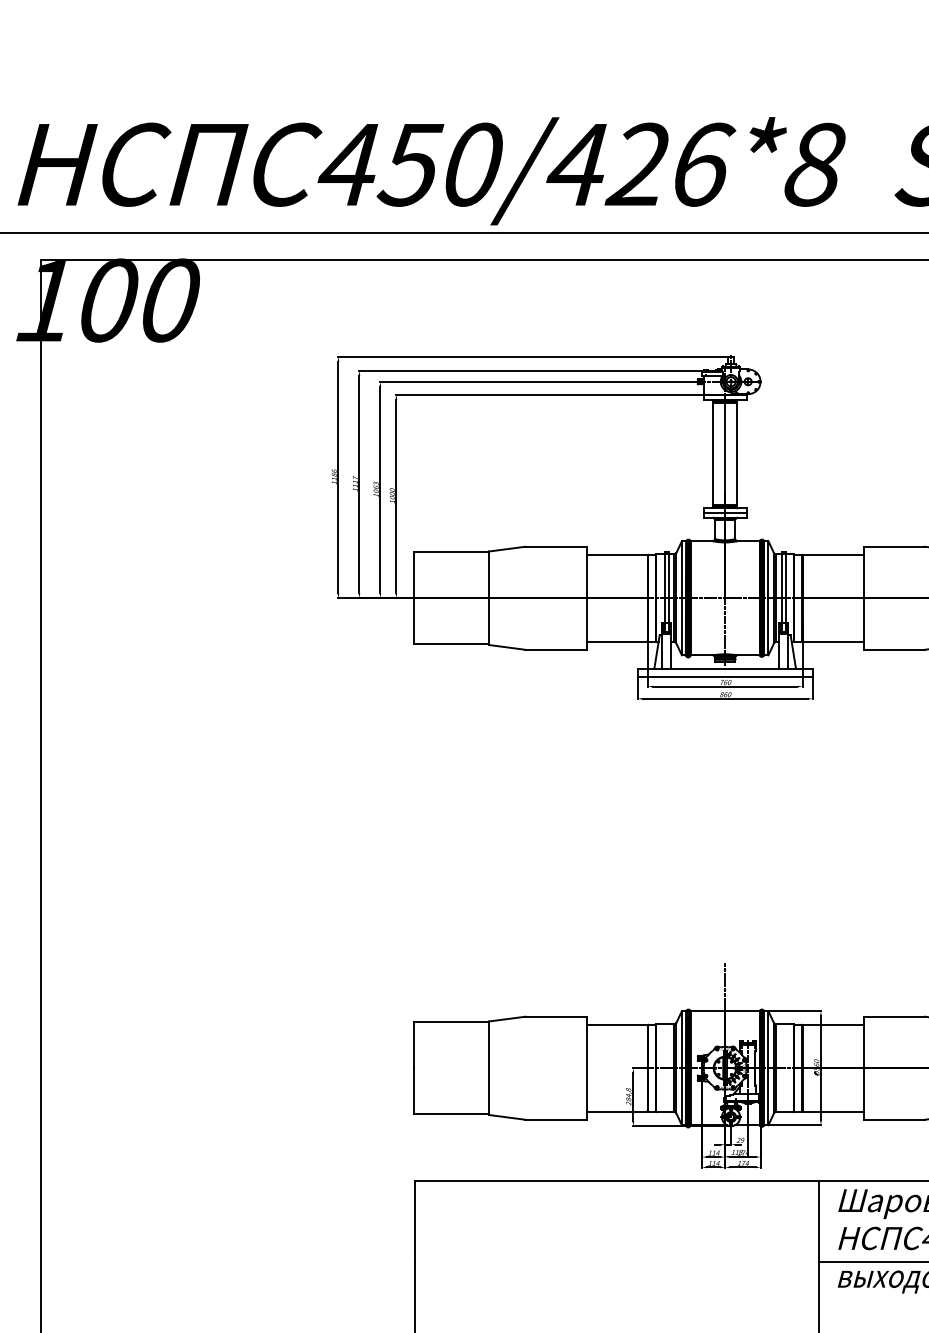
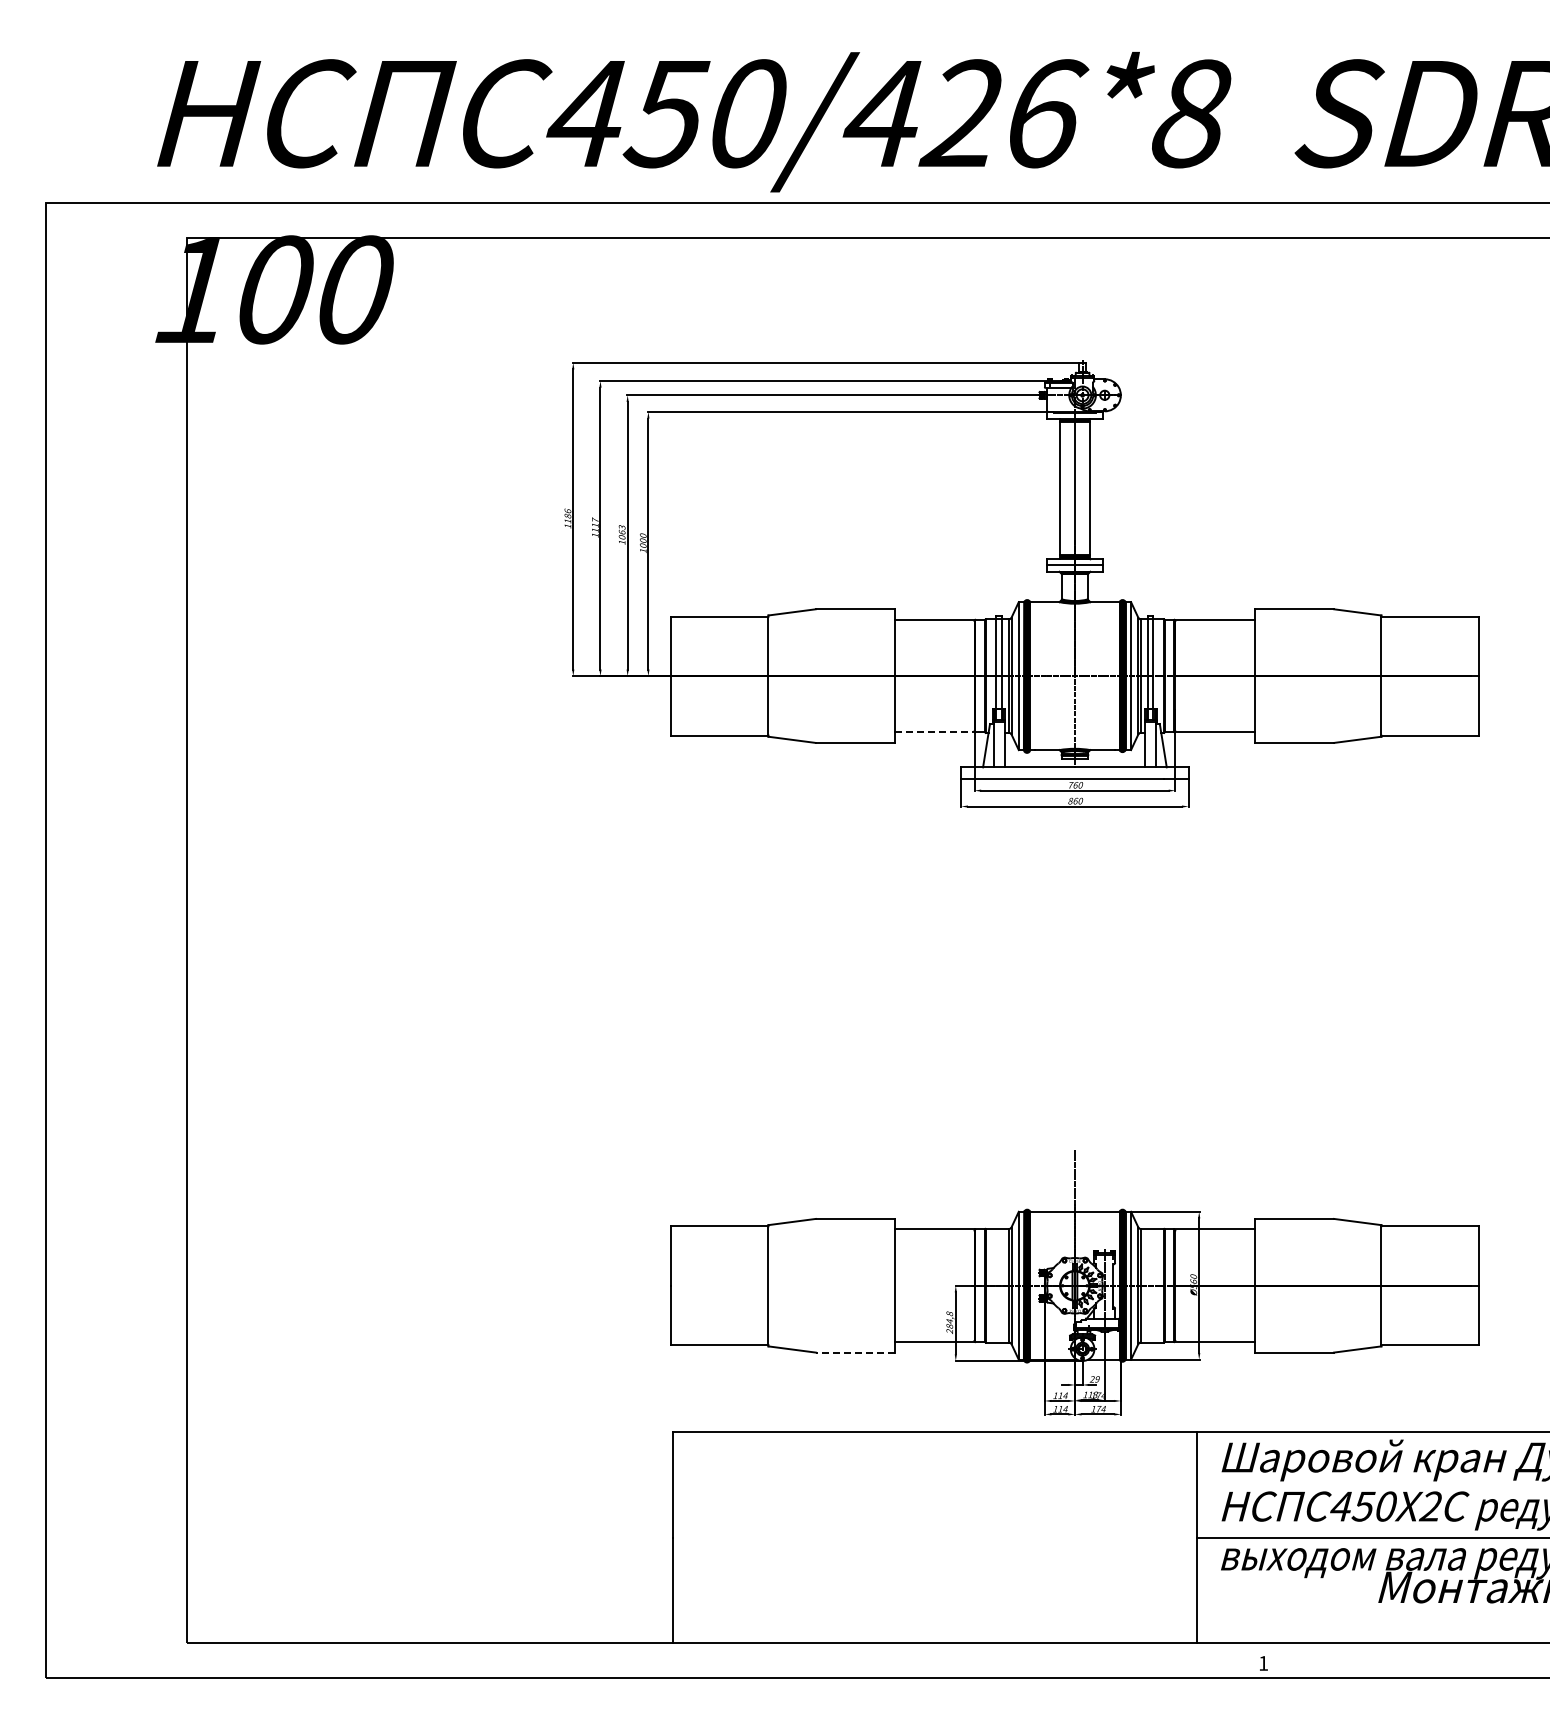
line: (617, 641) -> (935, 732), solid -> dashed
line: (556, 1119) -> (855, 1352), solid -> dashed

